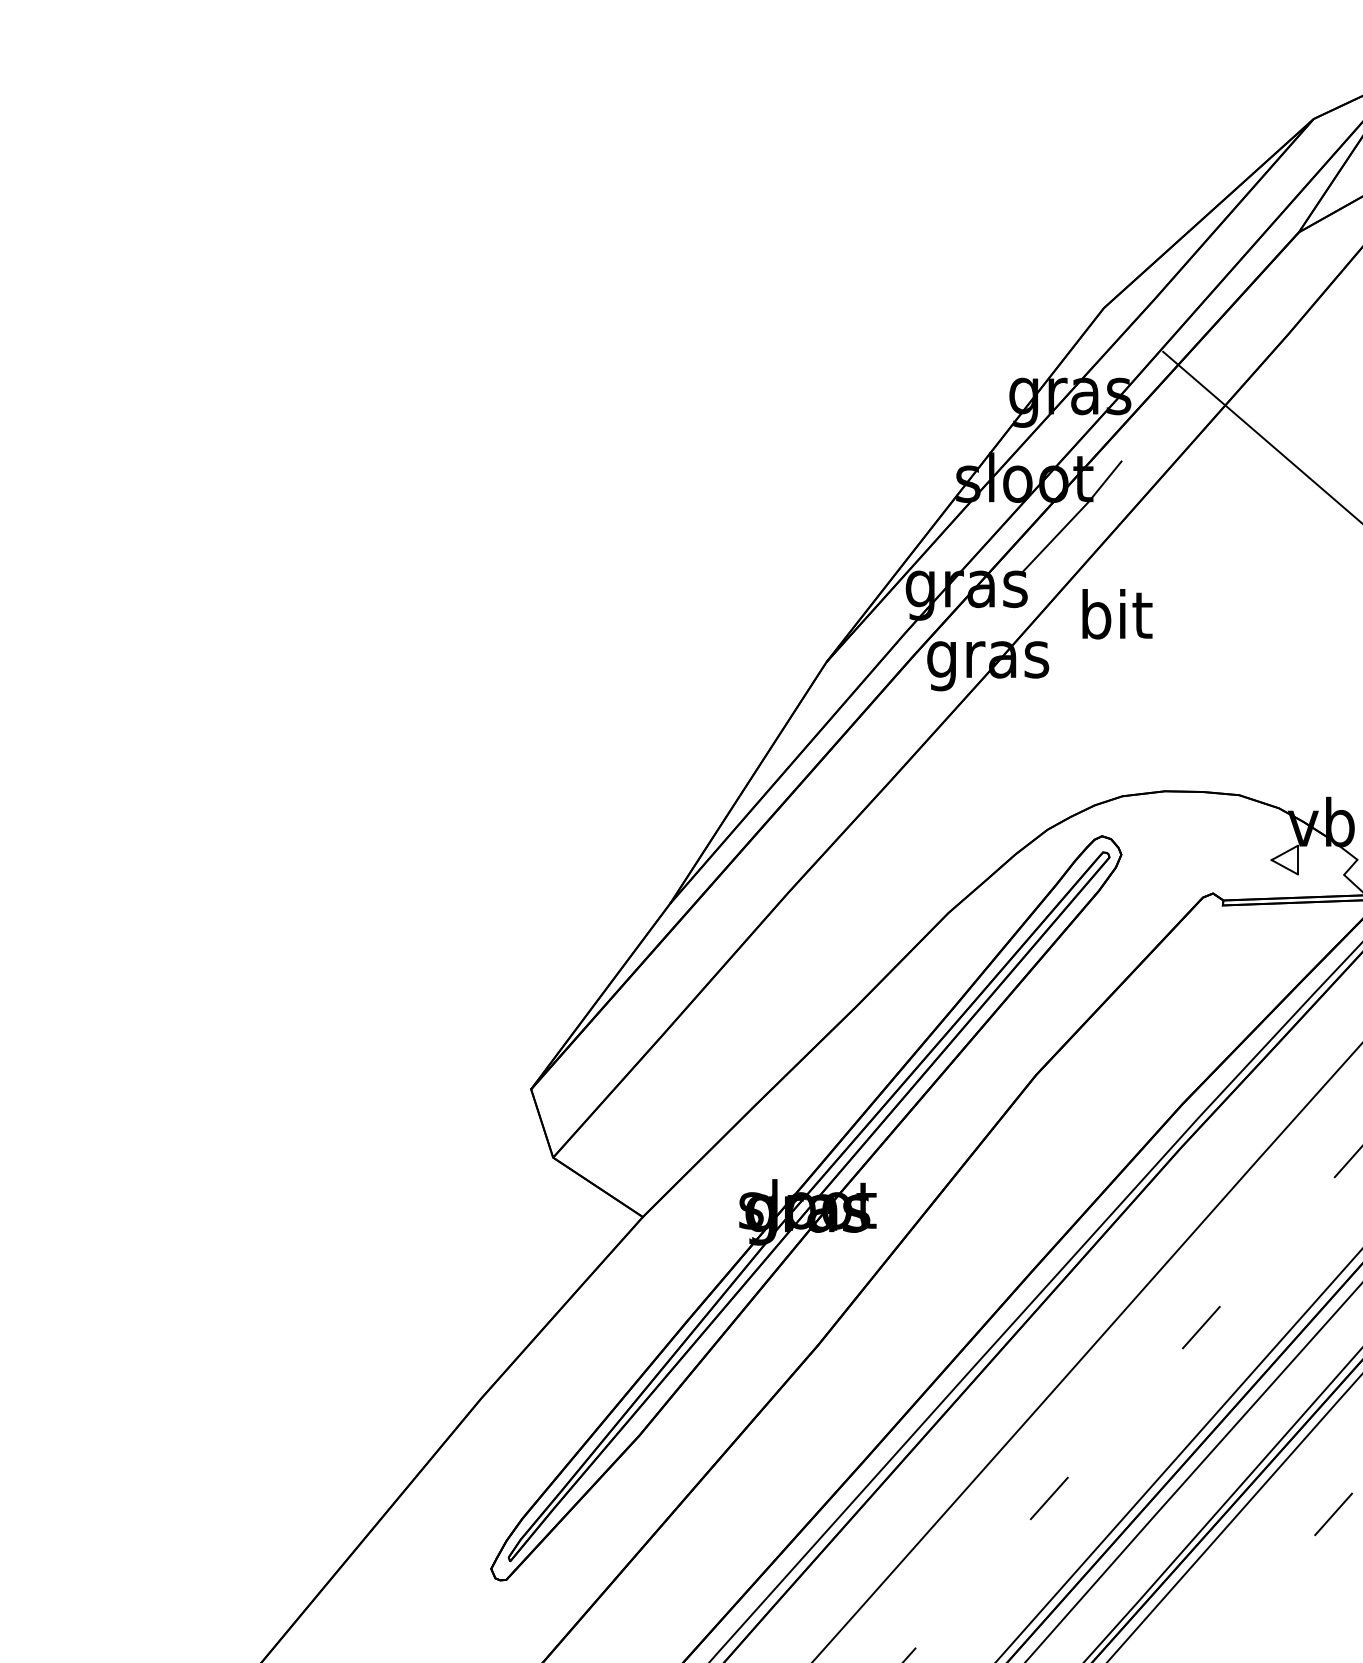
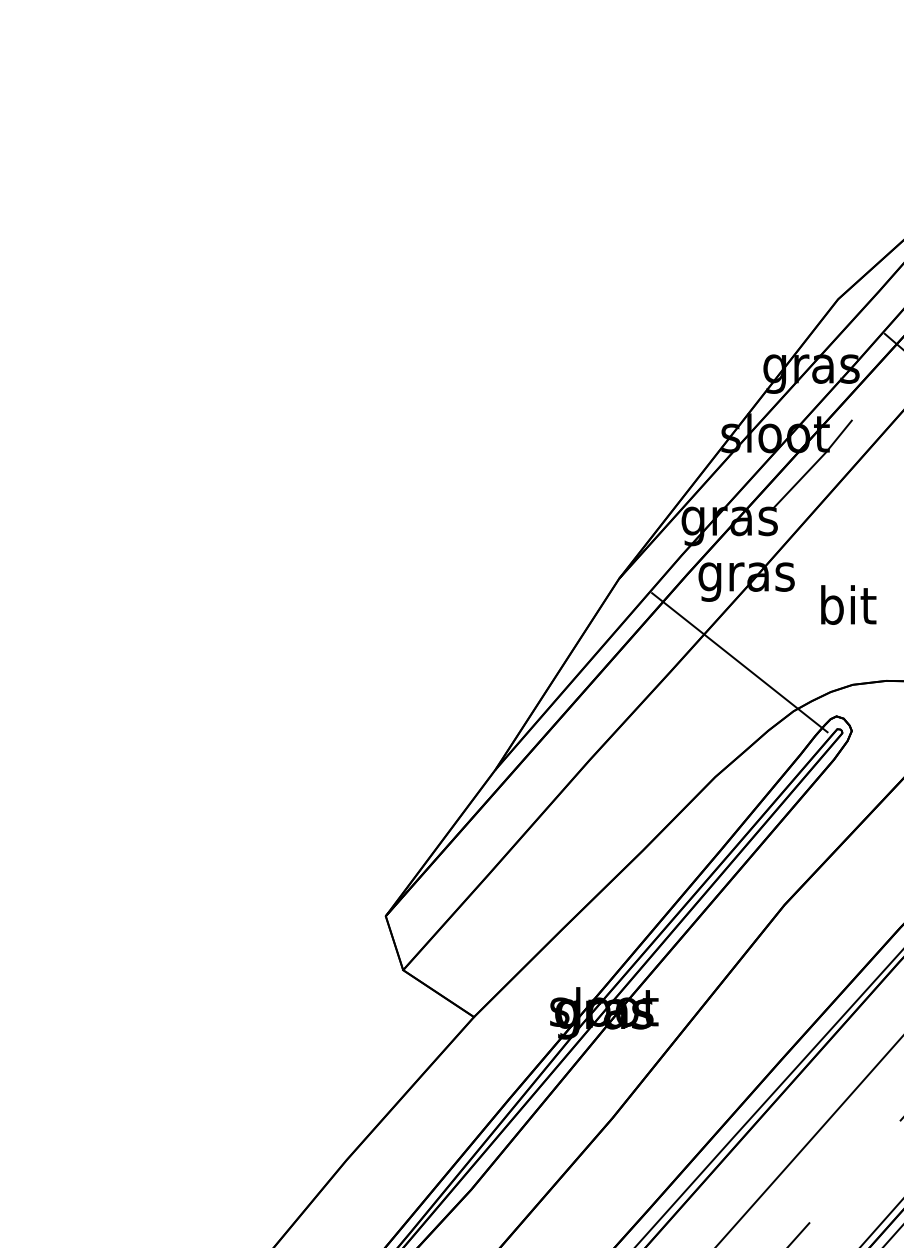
text: (1117, 614) -> (848, 605), moved
line: (979, 768) -> (739, 662), added

